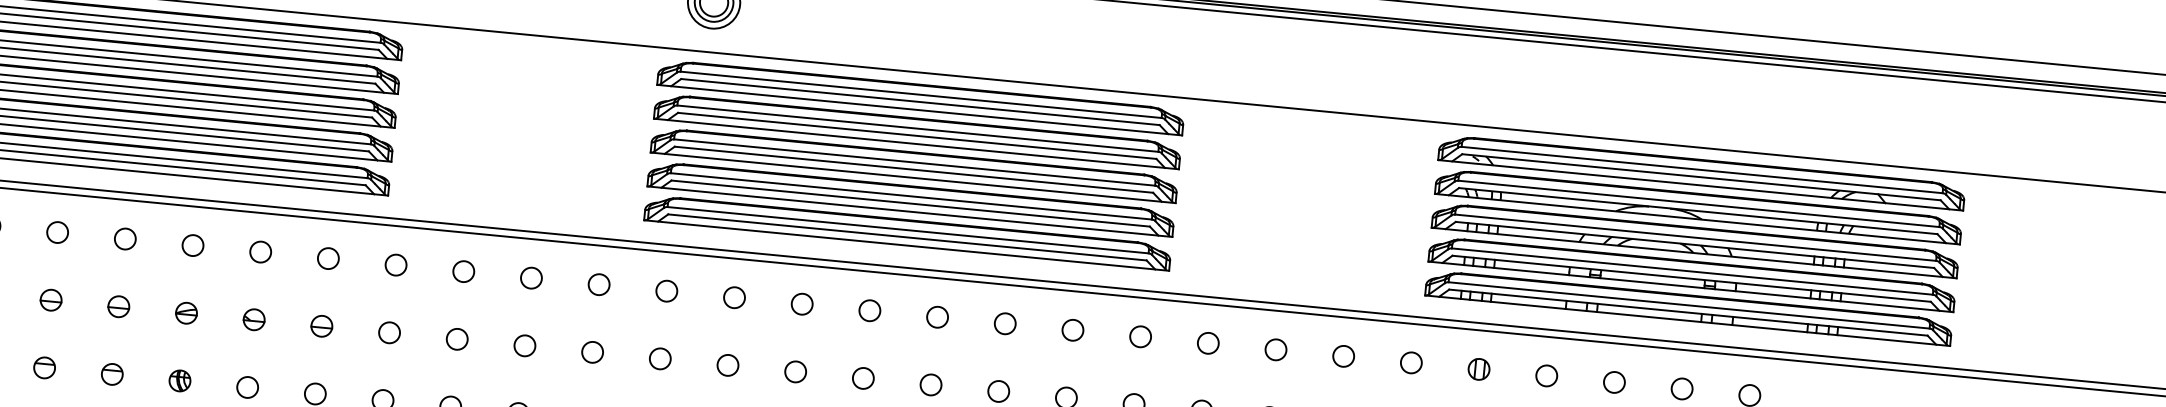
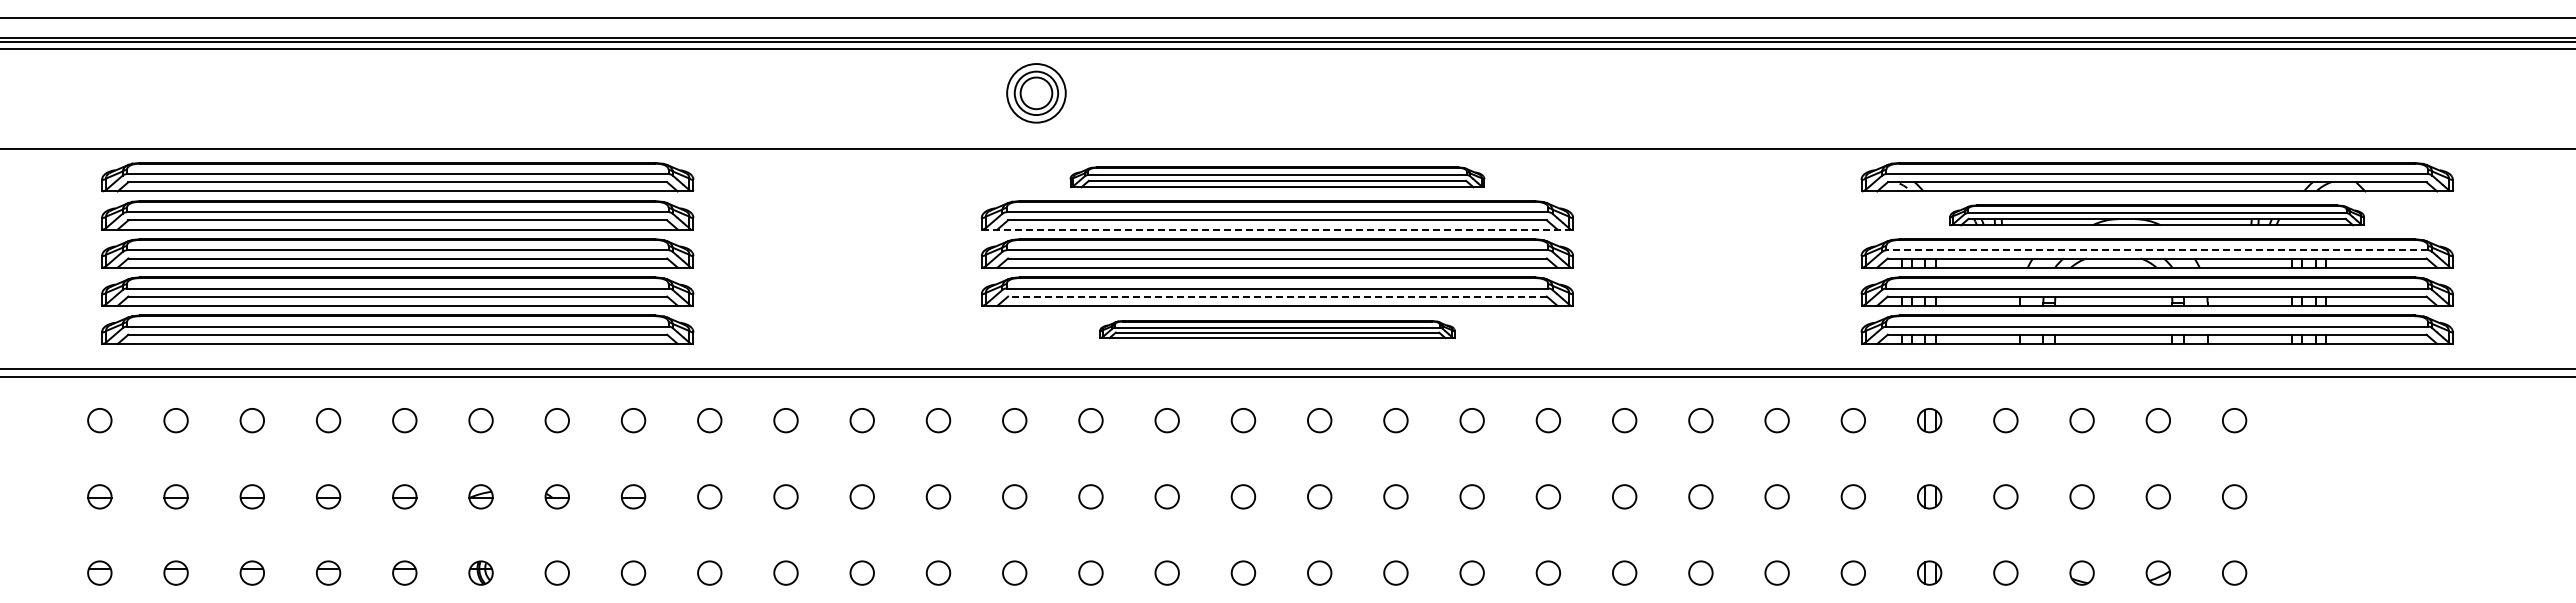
part: (920, 97) -> (1277, 177), size x0.7
line: (916, 143) -> (1277, 229), solid -> dashed
line: (909, 203) -> (1276, 296), solid -> dashed
part: (1698, 206) -> (2156, 215), size x0.7
part: (907, 232) -> (1277, 329), size x0.6
line: (1695, 237) -> (2157, 250), solid -> dashed

